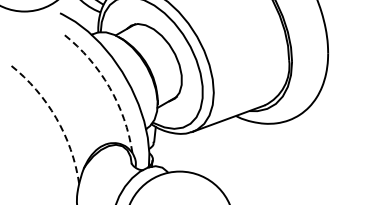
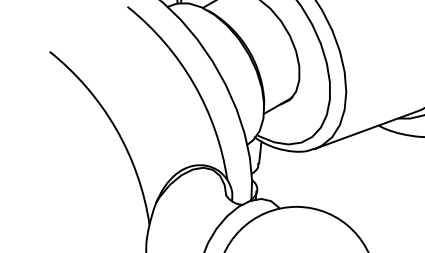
arc: (109, 87) -> (193, 83), dashed -> solid
arc: (56, 118) -> (116, 129), dashed -> solid

